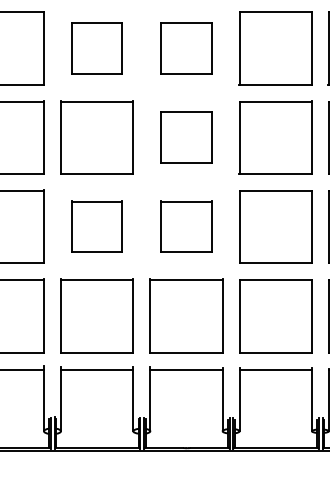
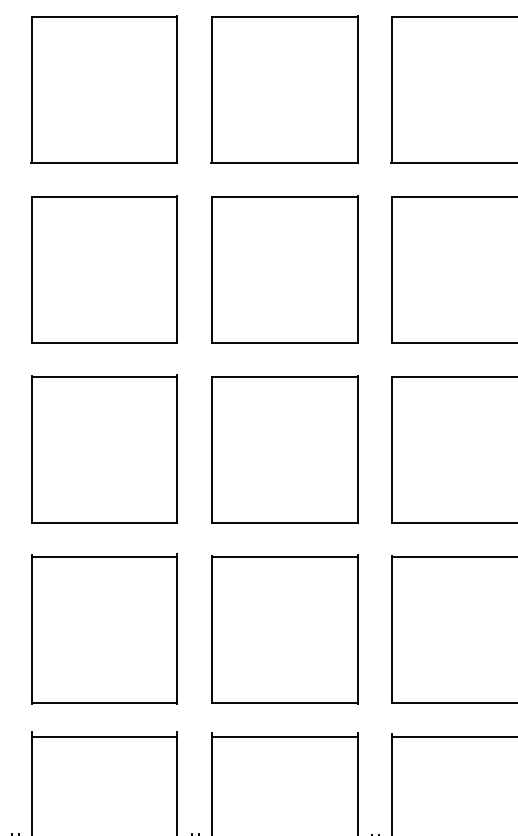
part: (96, 48) -> (103, 89), size x1.43
part: (186, 48) -> (284, 89), size x1.43
part: (186, 137) -> (284, 269), size x1.43
part: (96, 226) -> (103, 448), size x1.43
part: (186, 226) -> (284, 448), size x1.43

